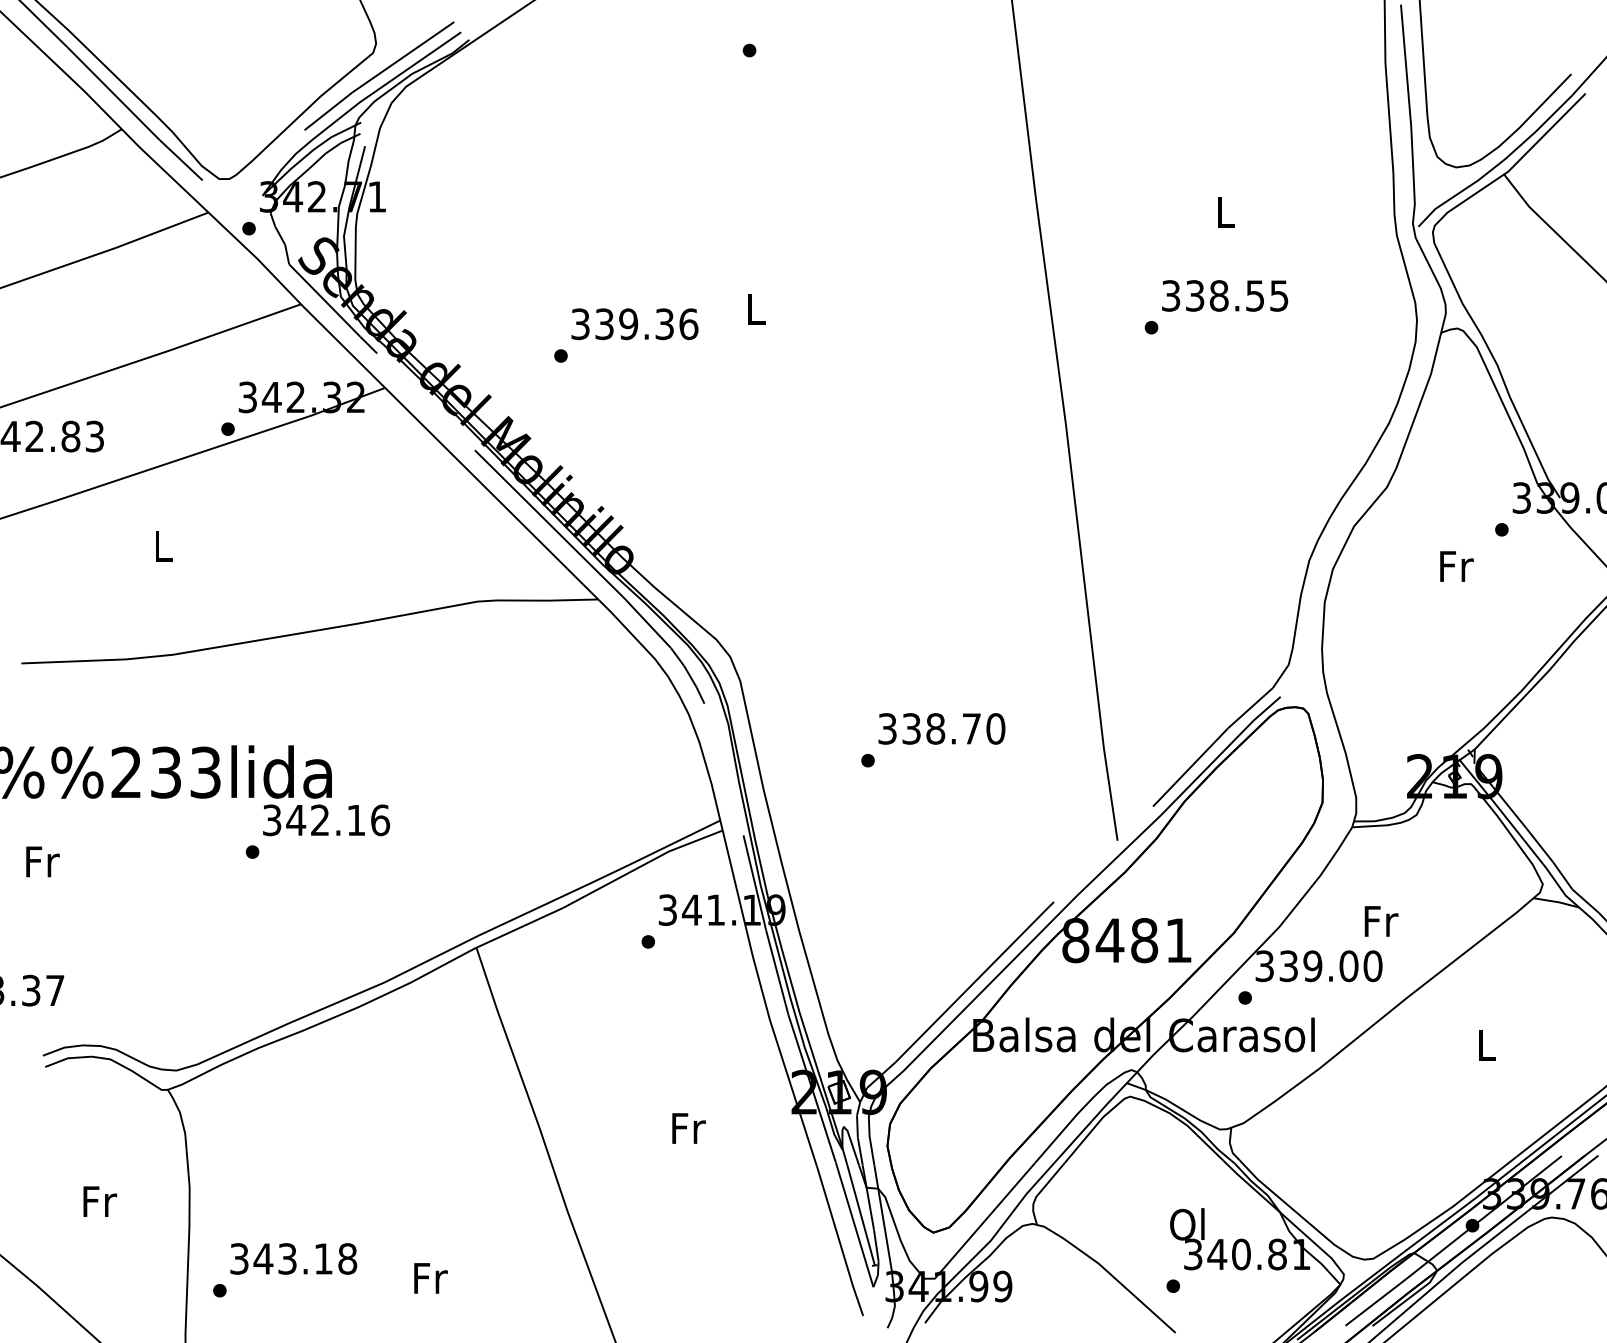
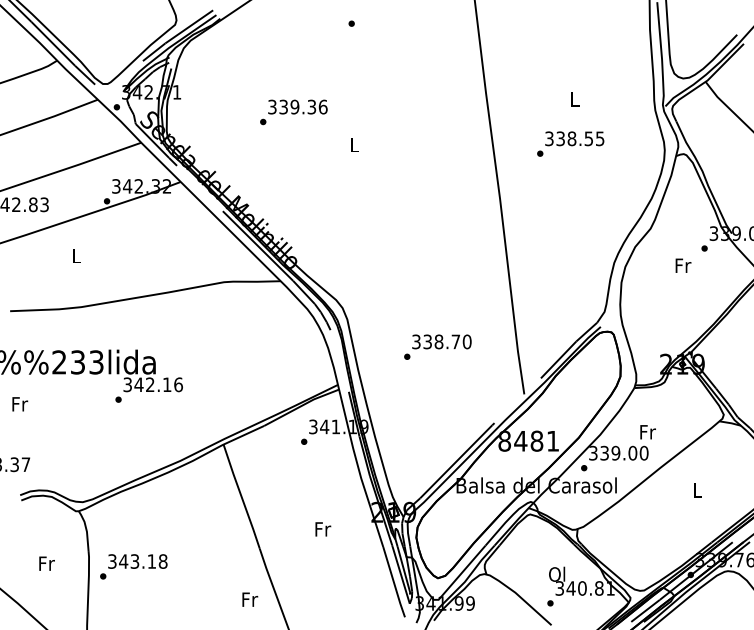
text: (625, 335) -> (293, 112), moved
text: (284, 1269) -> (133, 566), moved
text: (431, 1277) -> (250, 599), moved

